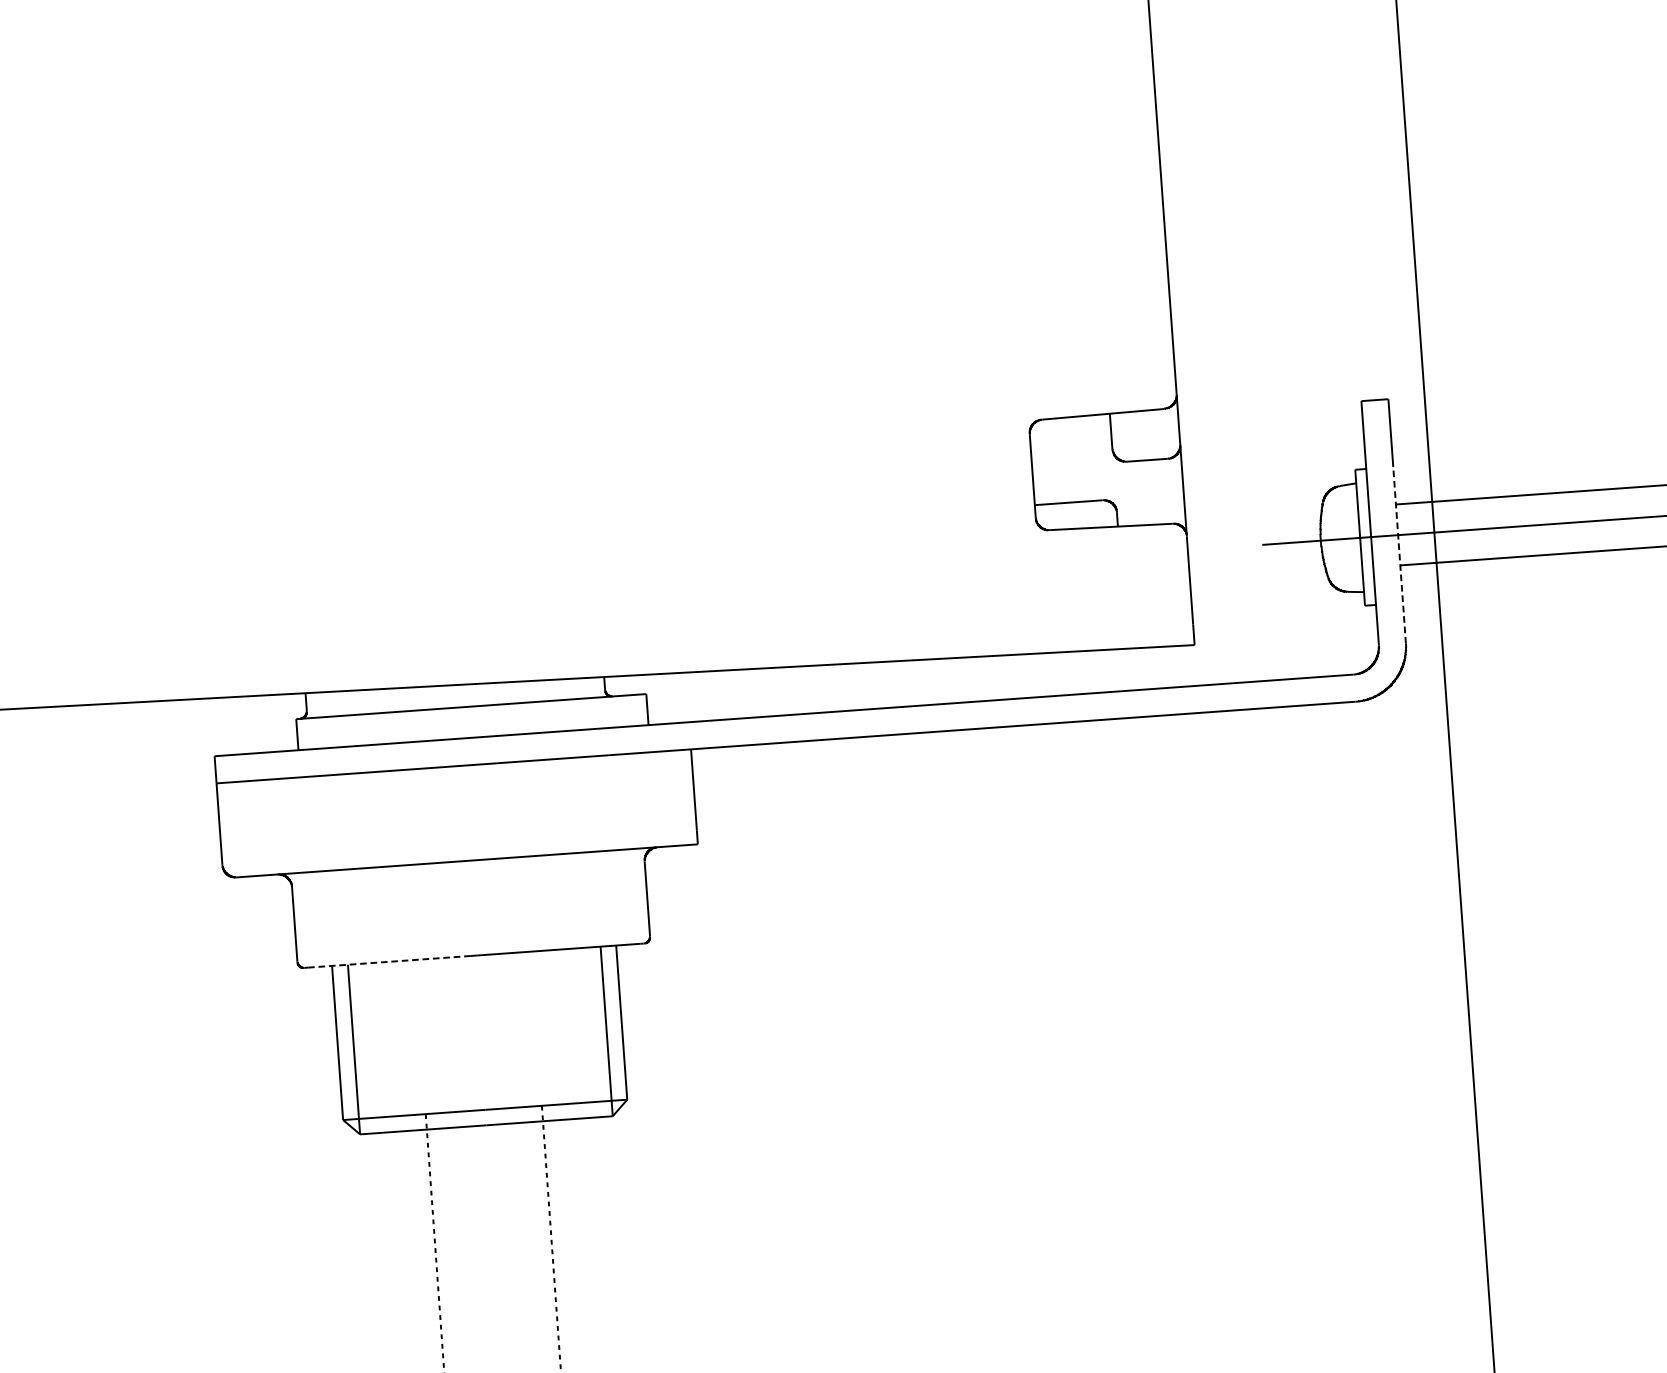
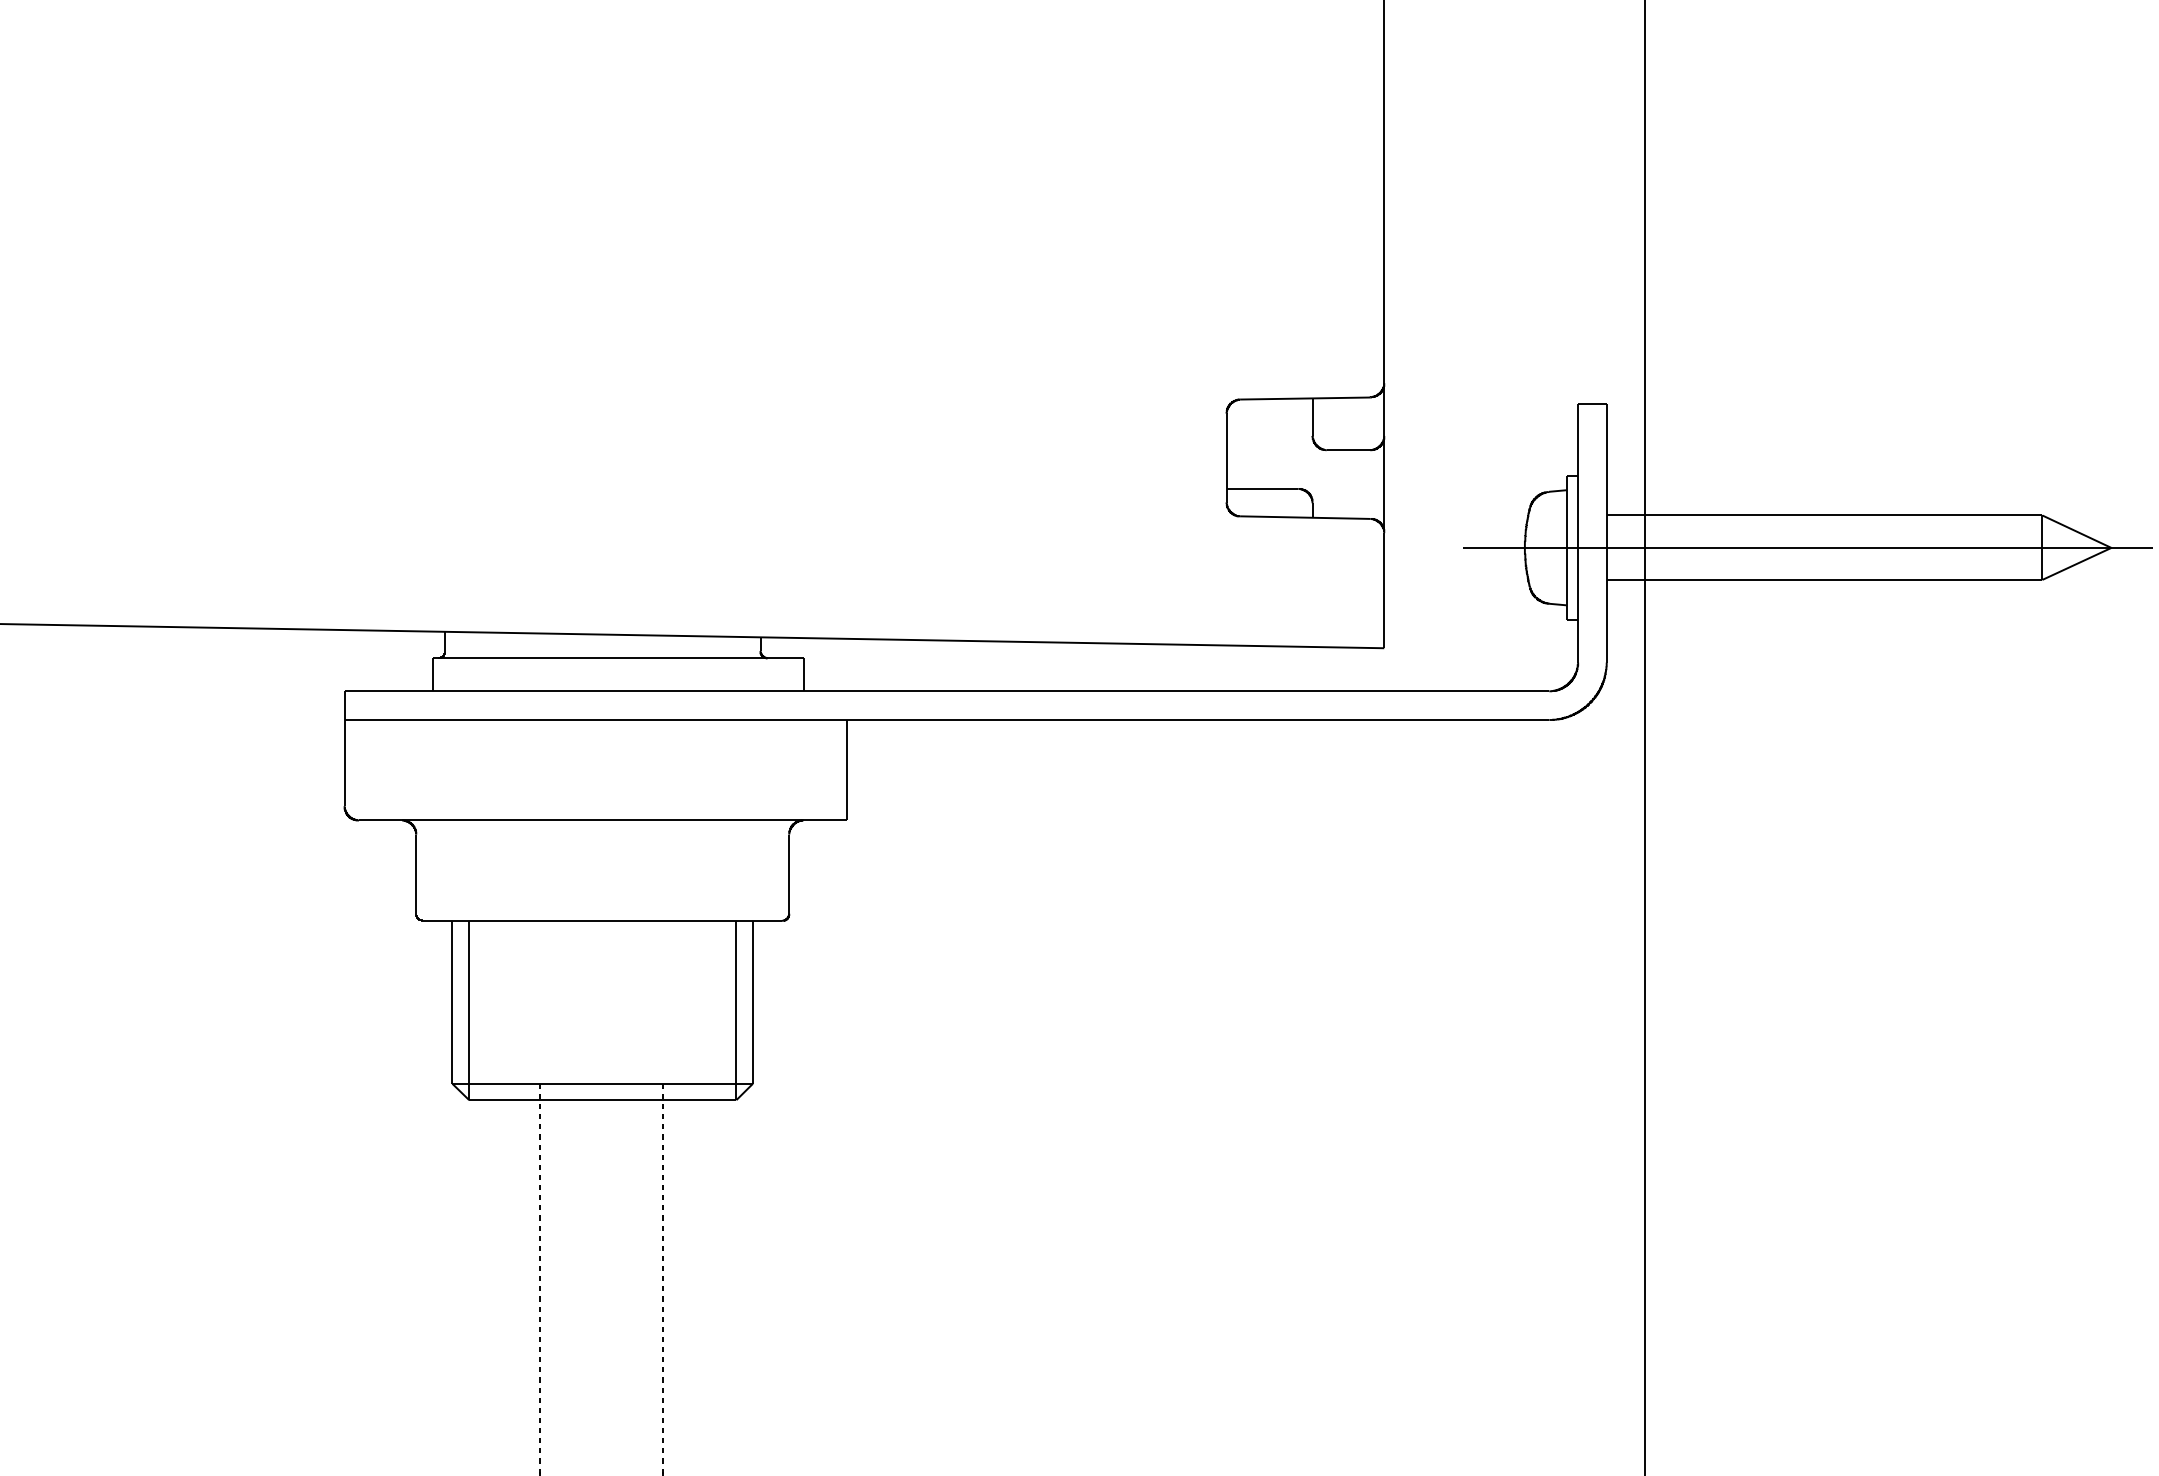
line: (1399, 554) -> (1606, 568), dashed -> solid
line: (389, 961) -> (513, 920), dashed -> solid

